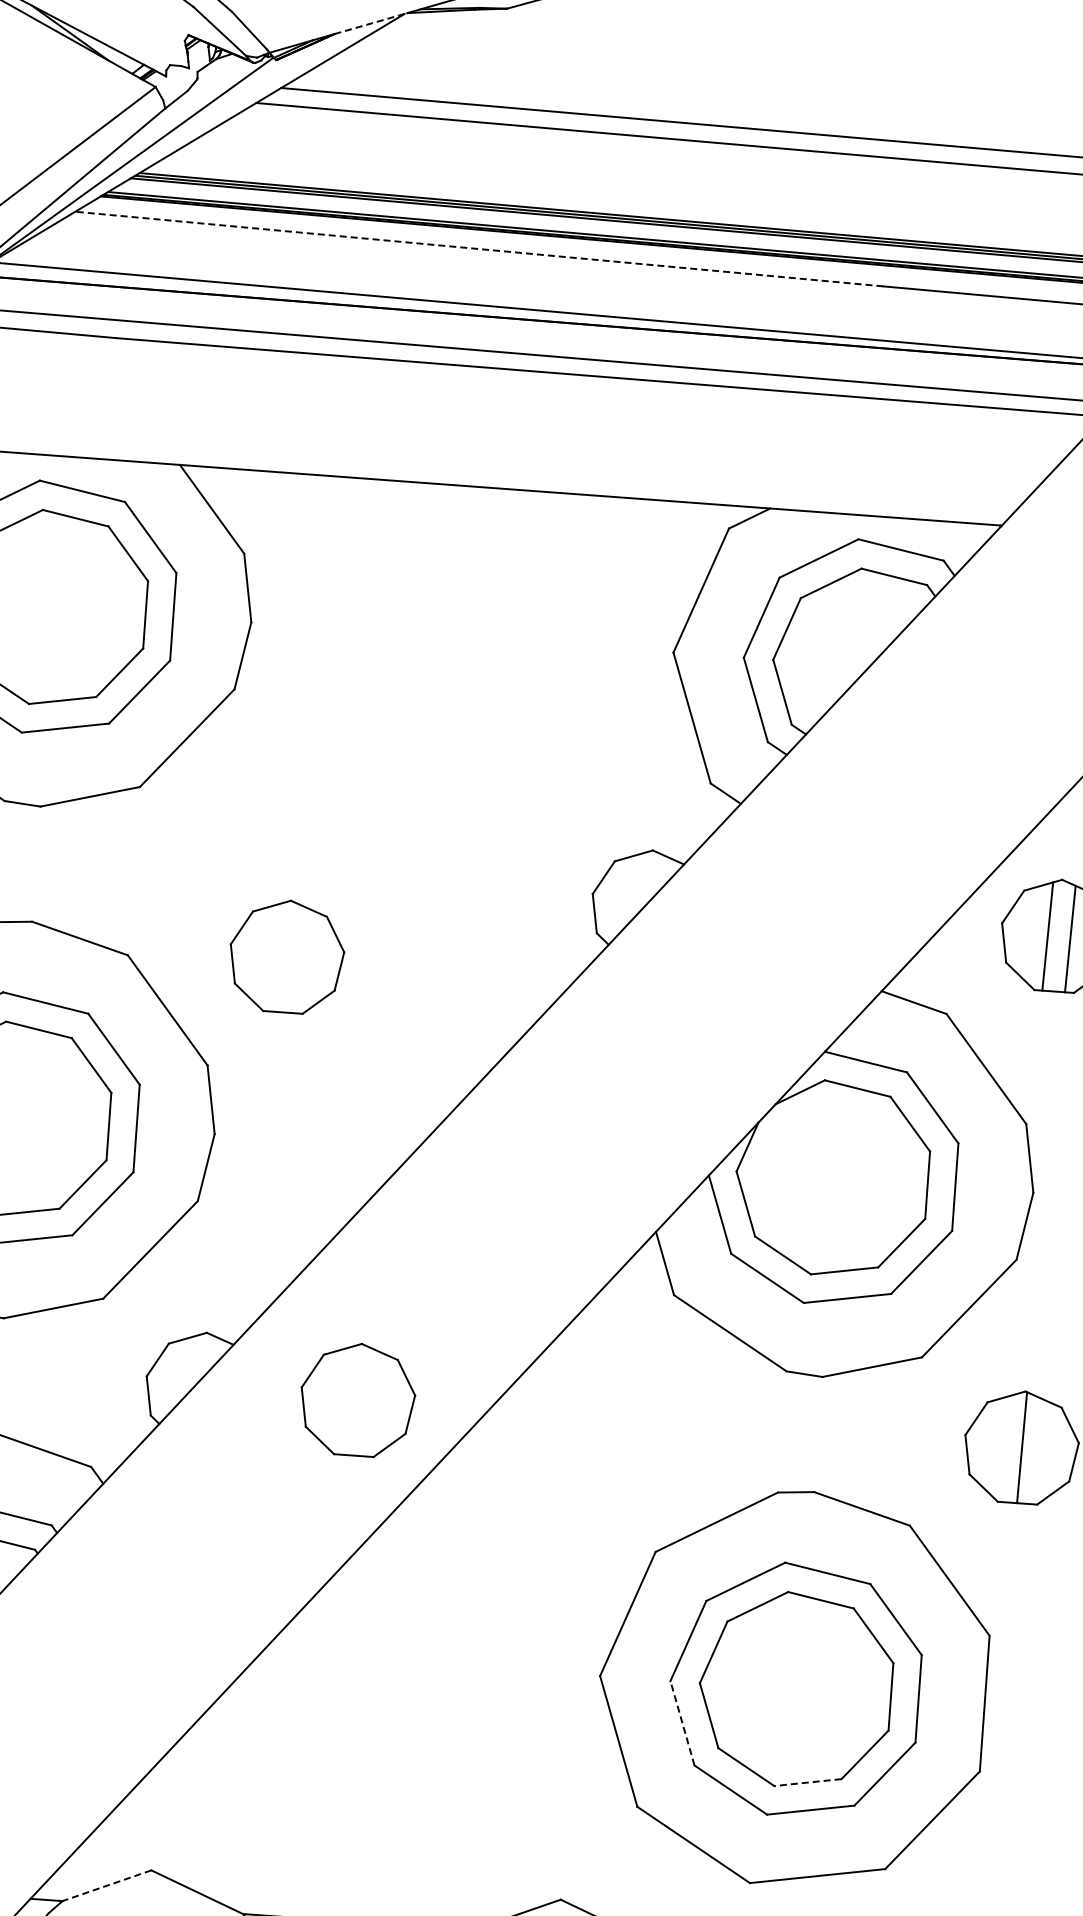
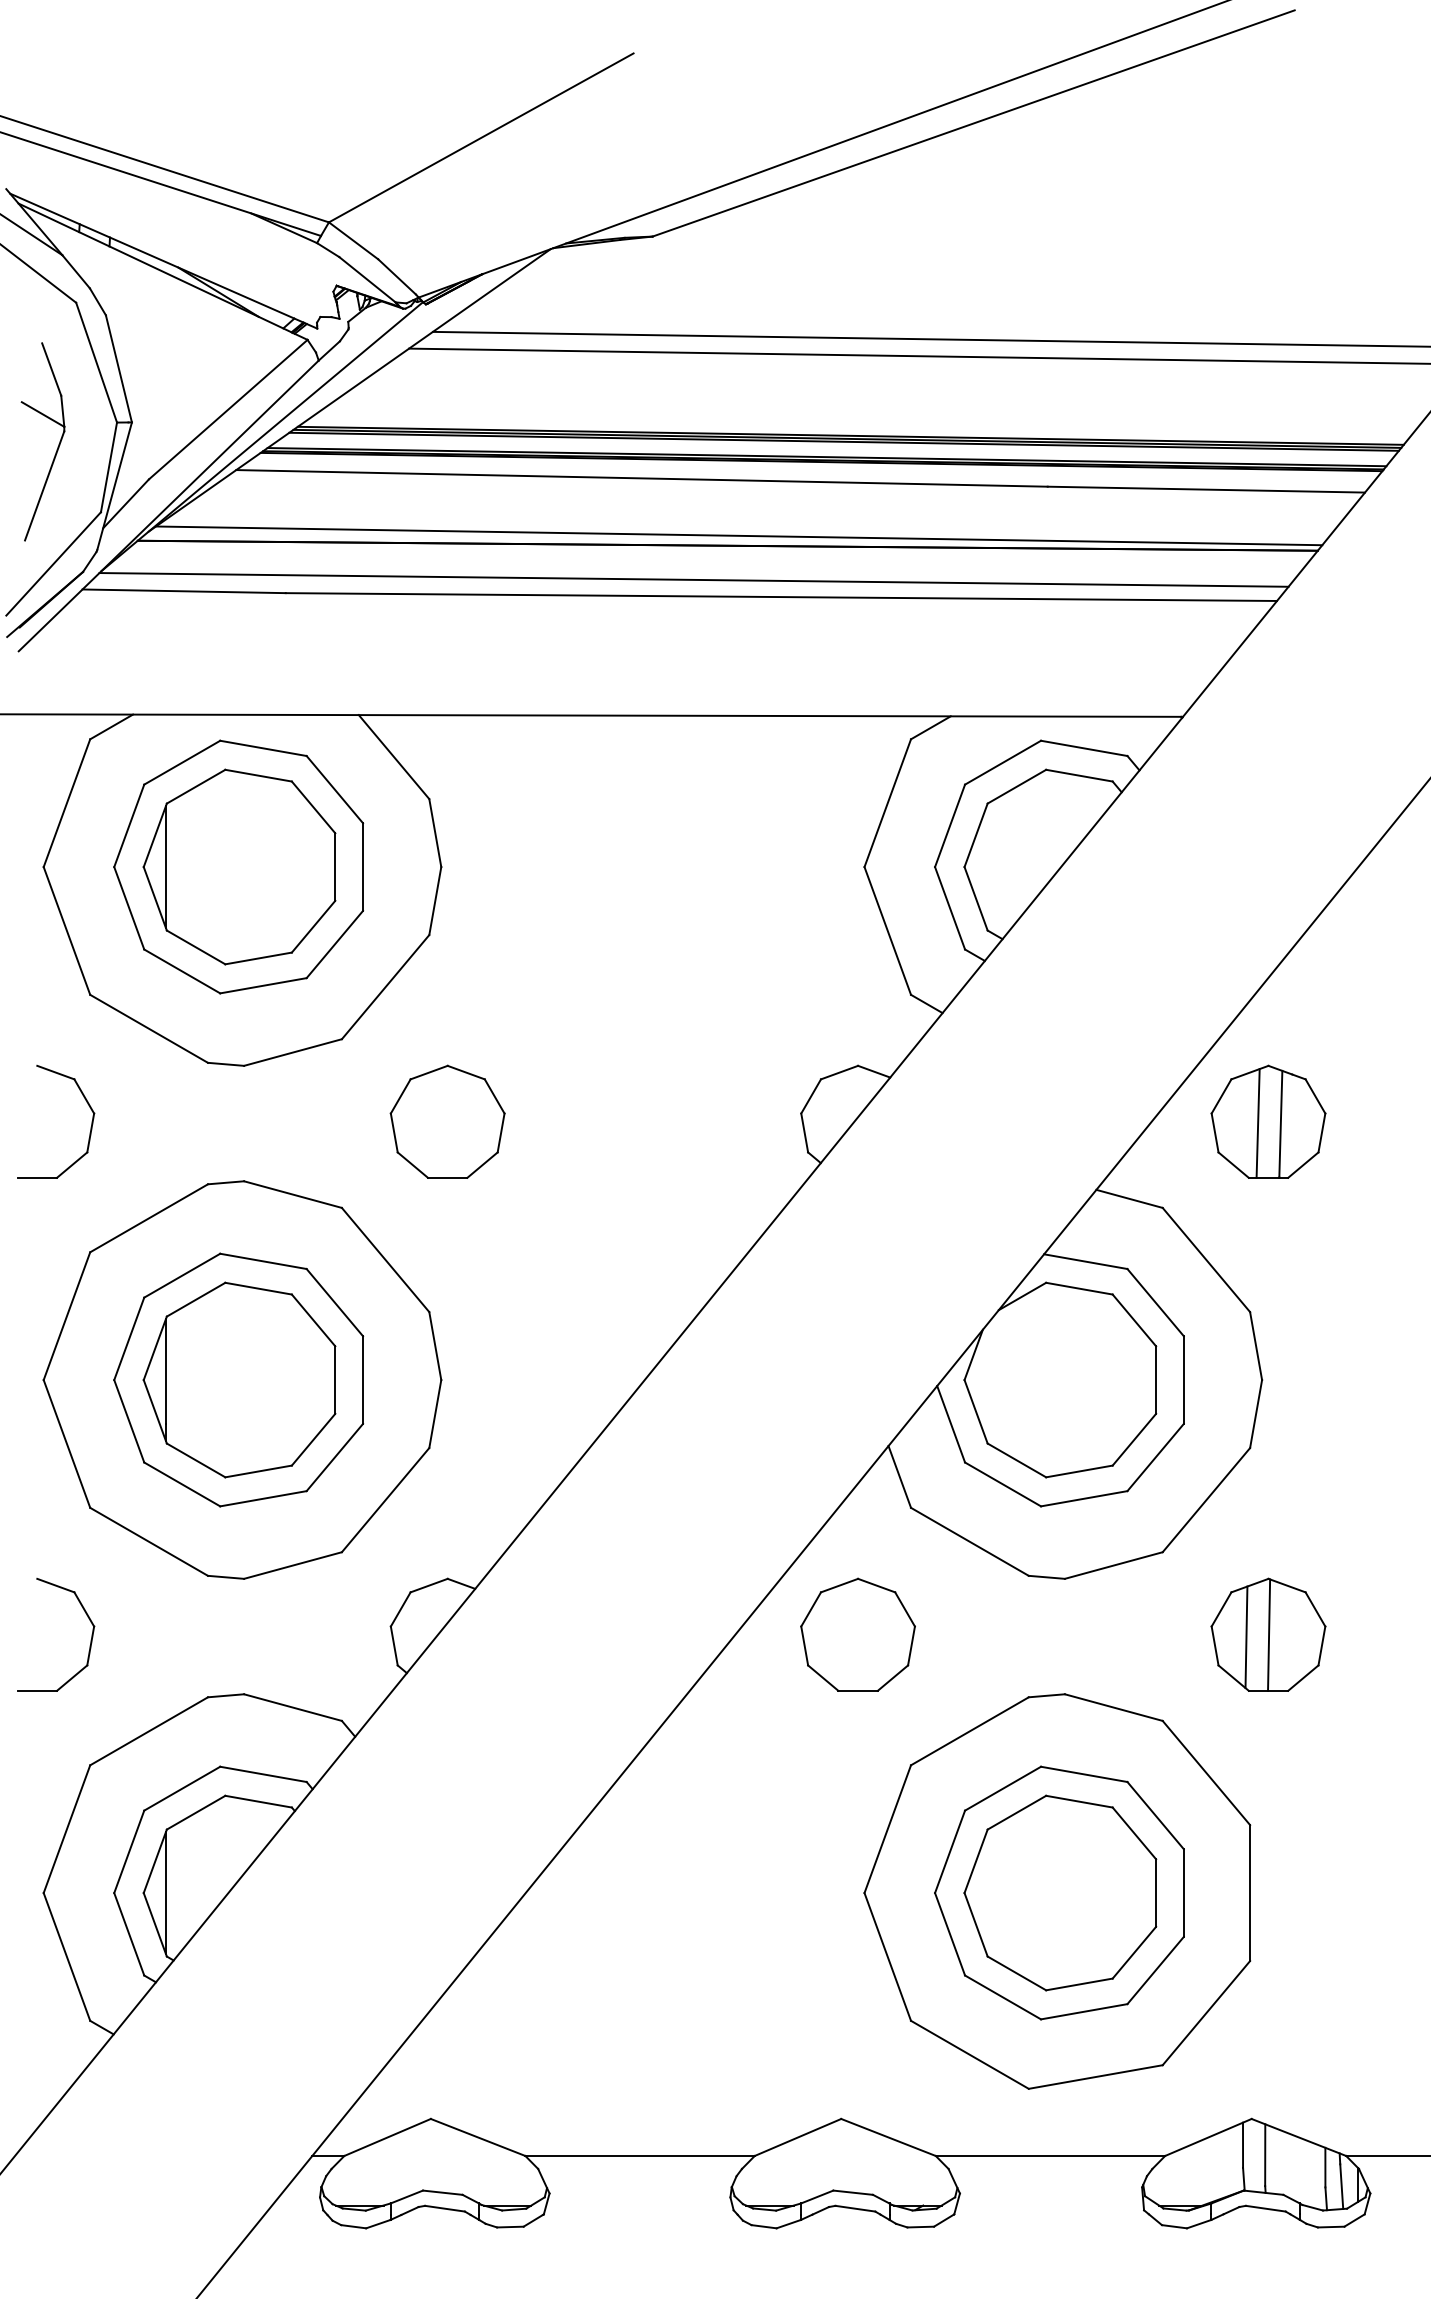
line: (370, 23) -> (517, 261), dashed -> solid
line: (479, 249) -> (642, 478), dashed -> solid
part: (286, 956) -> (447, 1121), moved
part: (357, 1399) -> (857, 1634), moved
line: (999, 1448) -> (1246, 1637), added
line: (682, 1723) -> (950, 1934), dashed -> solid
line: (808, 1782) -> (1079, 1984), dashed -> solid
line: (106, 1885) -> (387, 2137), dashed -> solid

